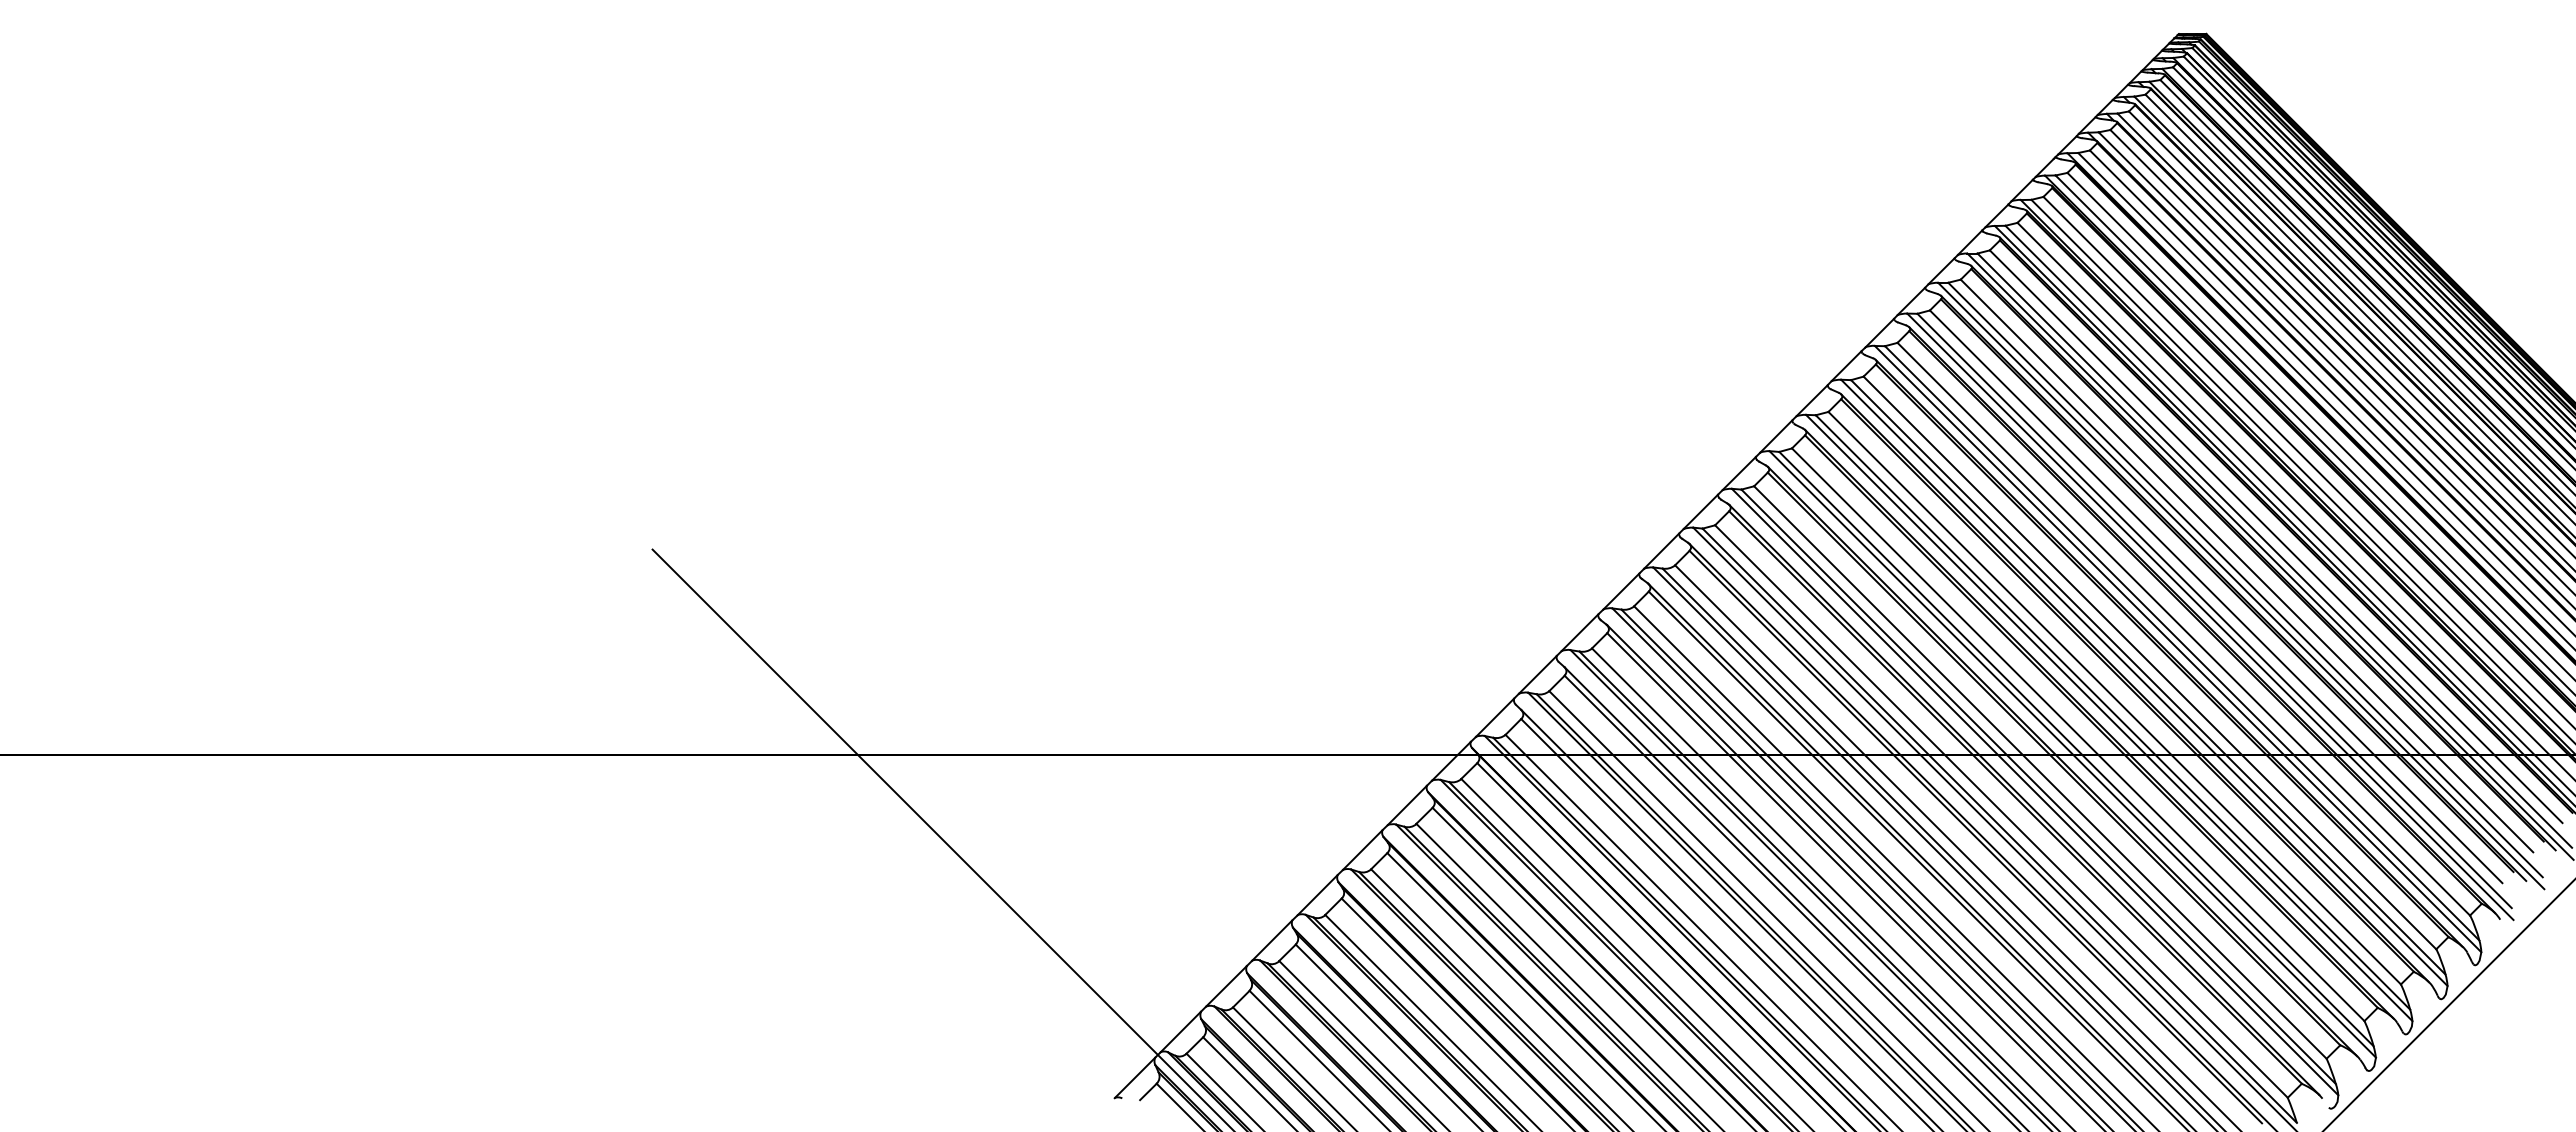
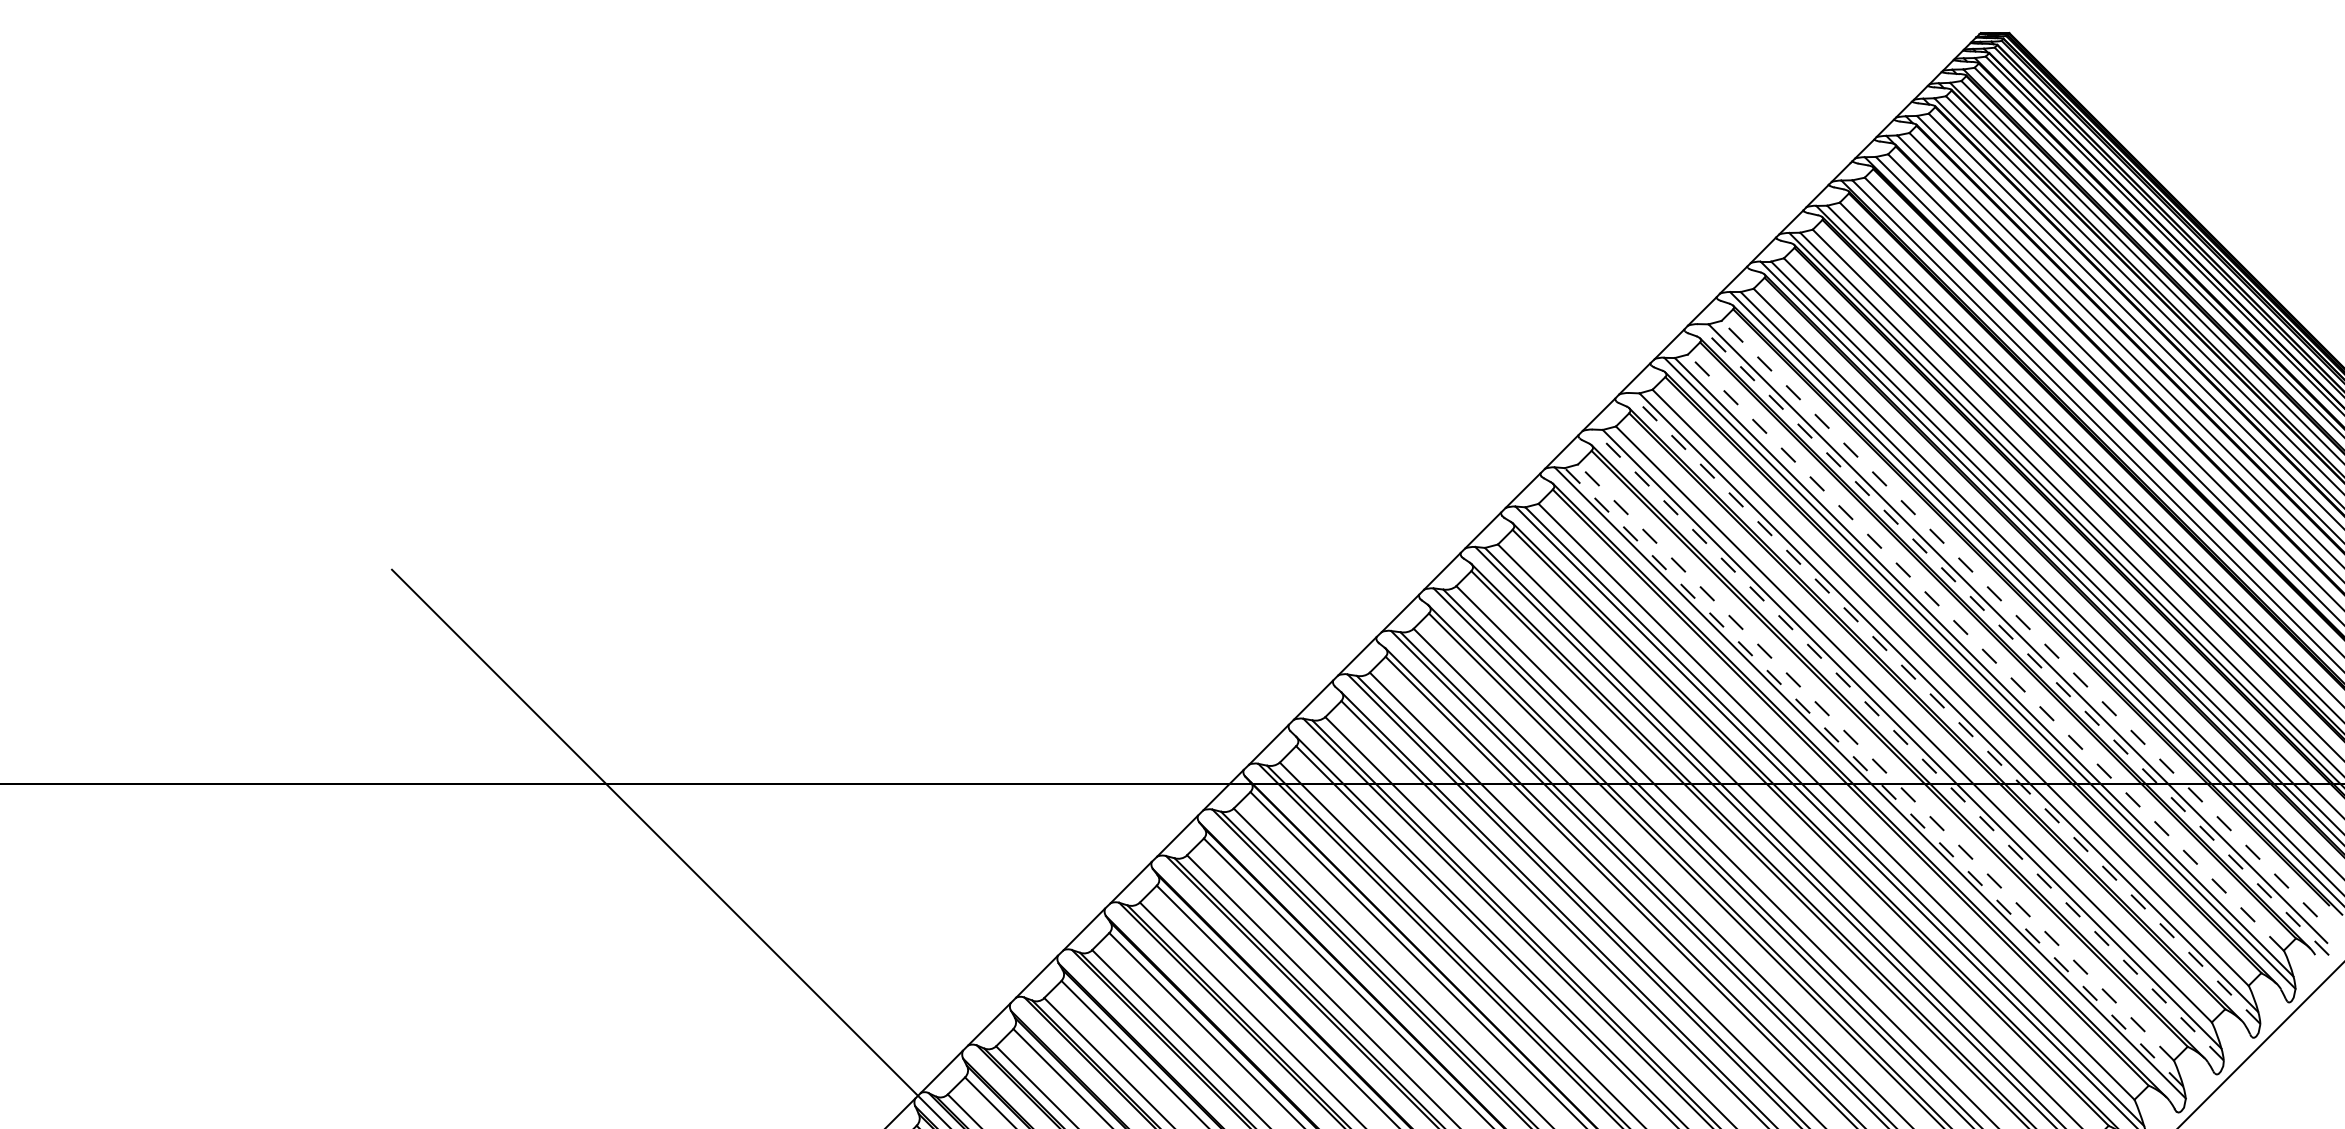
line: (2216, 596) -> (2019, 618), solid -> dashed
line: (2210, 616) -> (2013, 639), solid -> dashed
line: (2183, 629) -> (1985, 652), solid -> dashed
line: (2144, 682) -> (1944, 708), solid -> dashed
line: (2109, 717) -> (1908, 744), solid -> dashed
line: (2078, 734) -> (1876, 762), solid -> dashed
line: (2076, 748) -> (1874, 776), solid -> dashed

